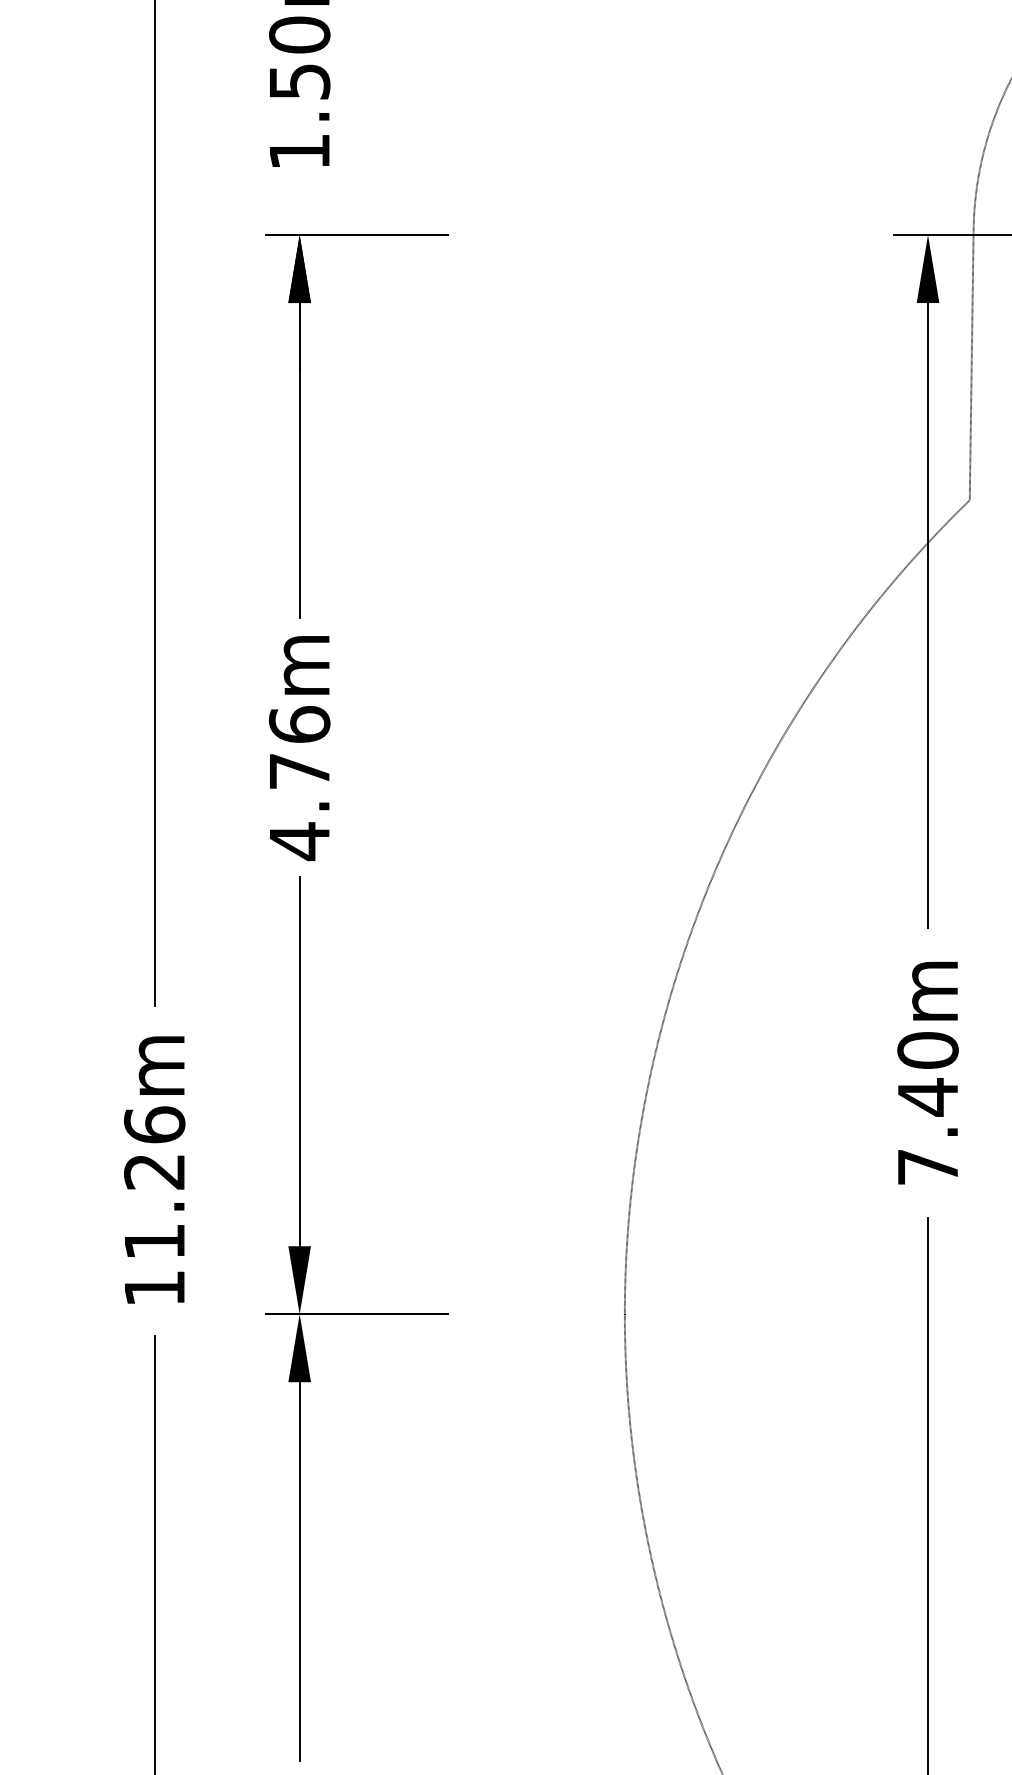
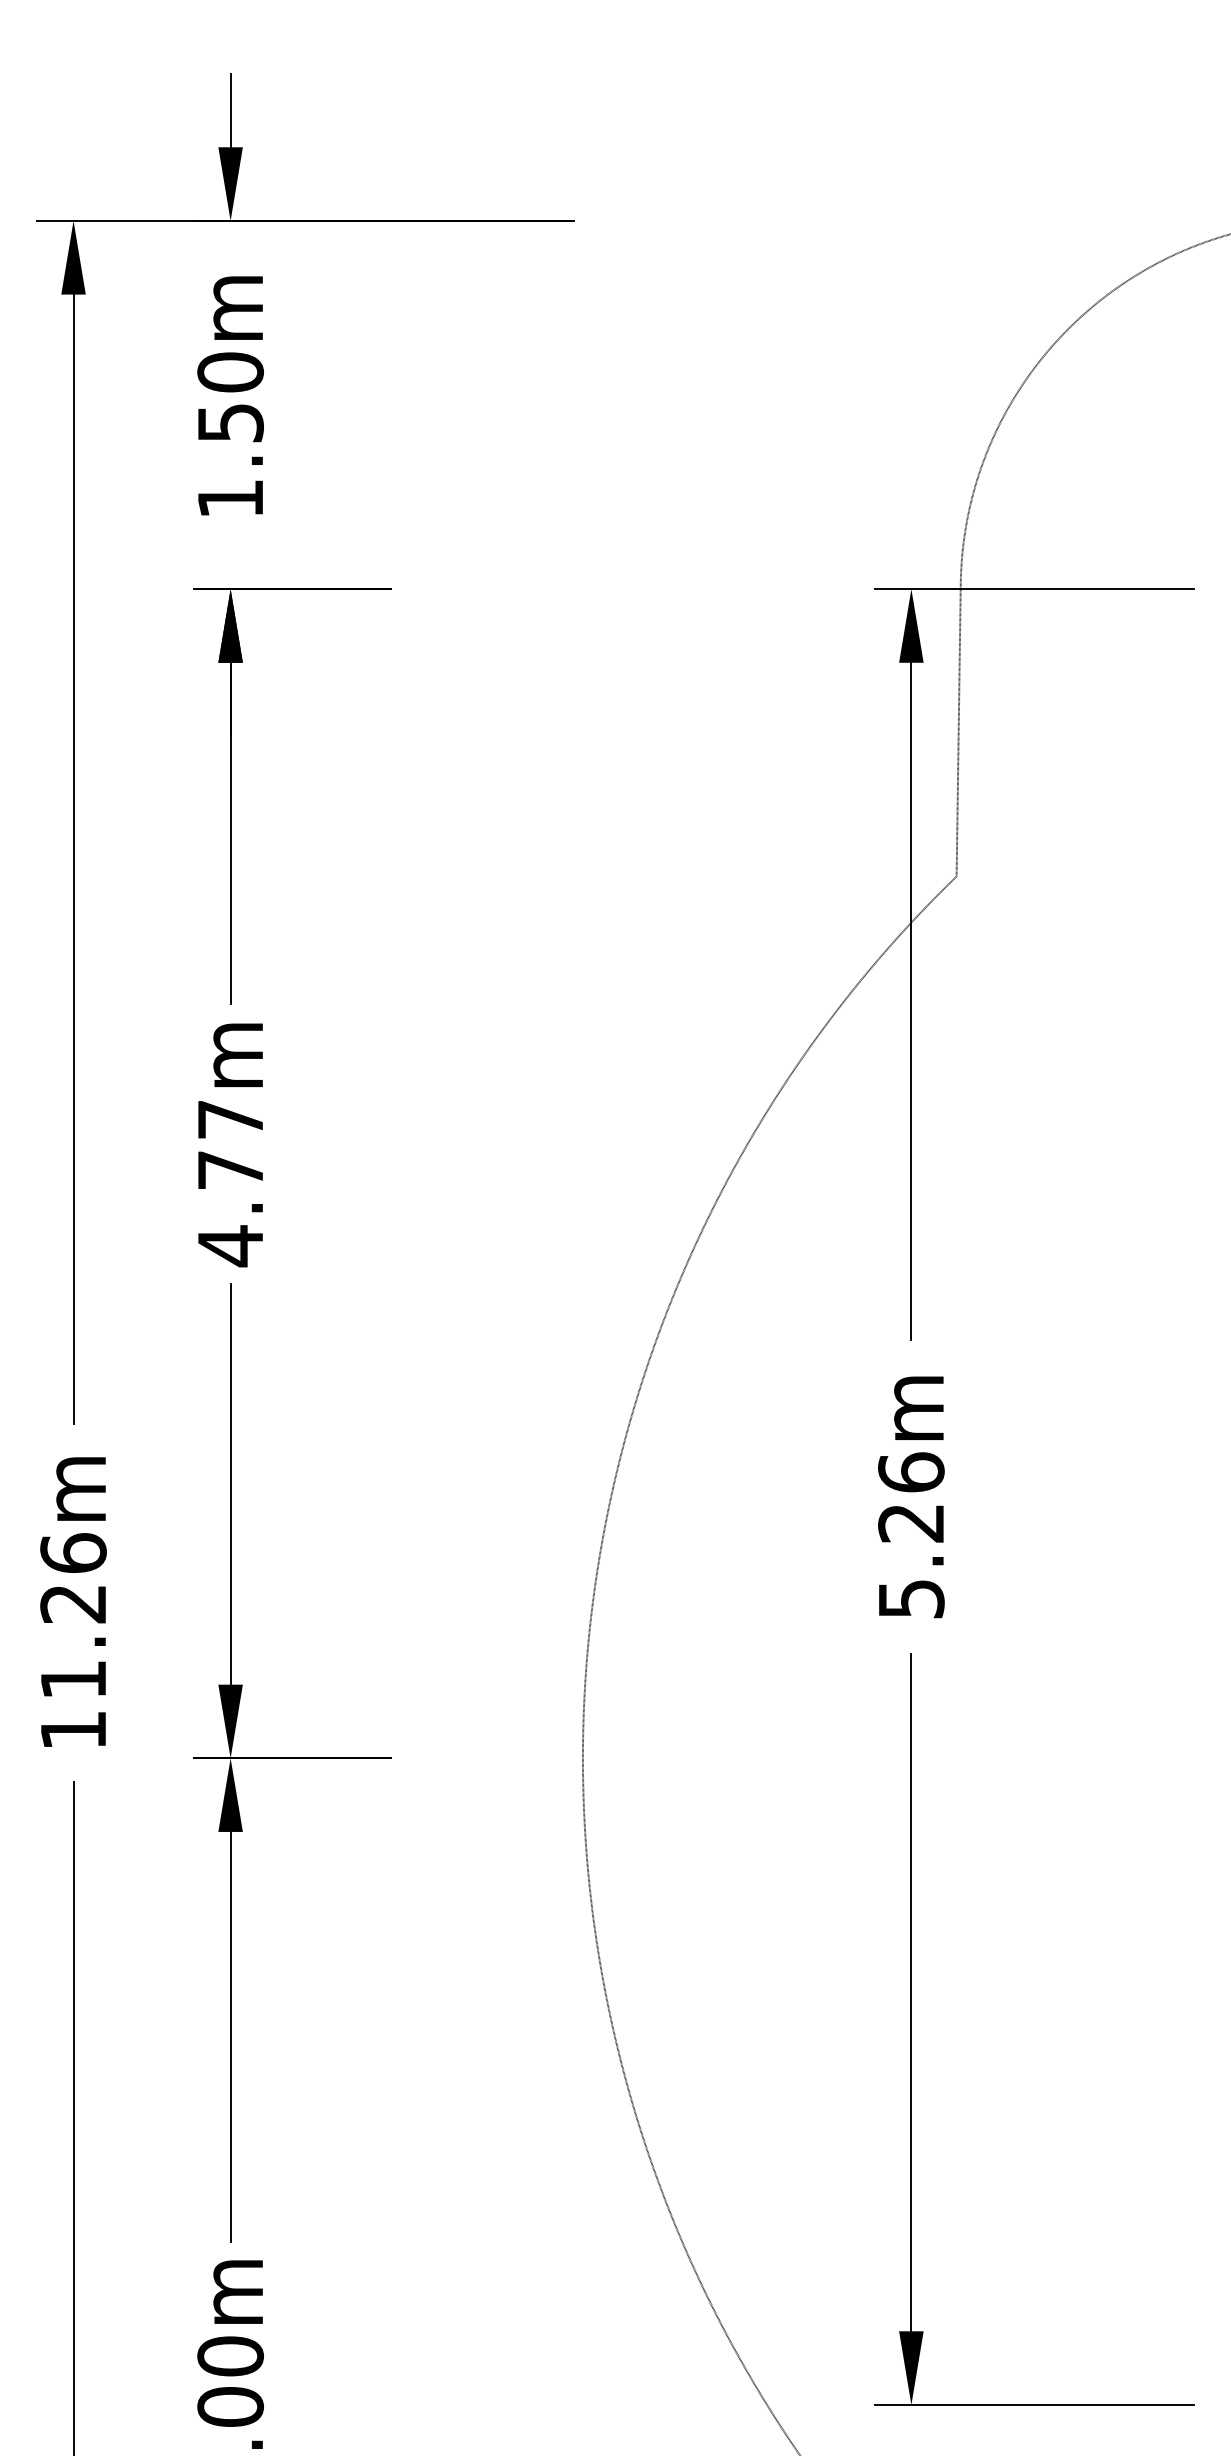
text: (299, 724) -> (230, 1119), 4.76m -> 4.77m
text: (928, 1108) -> (911, 1535), 7.40m -> 5.26m

